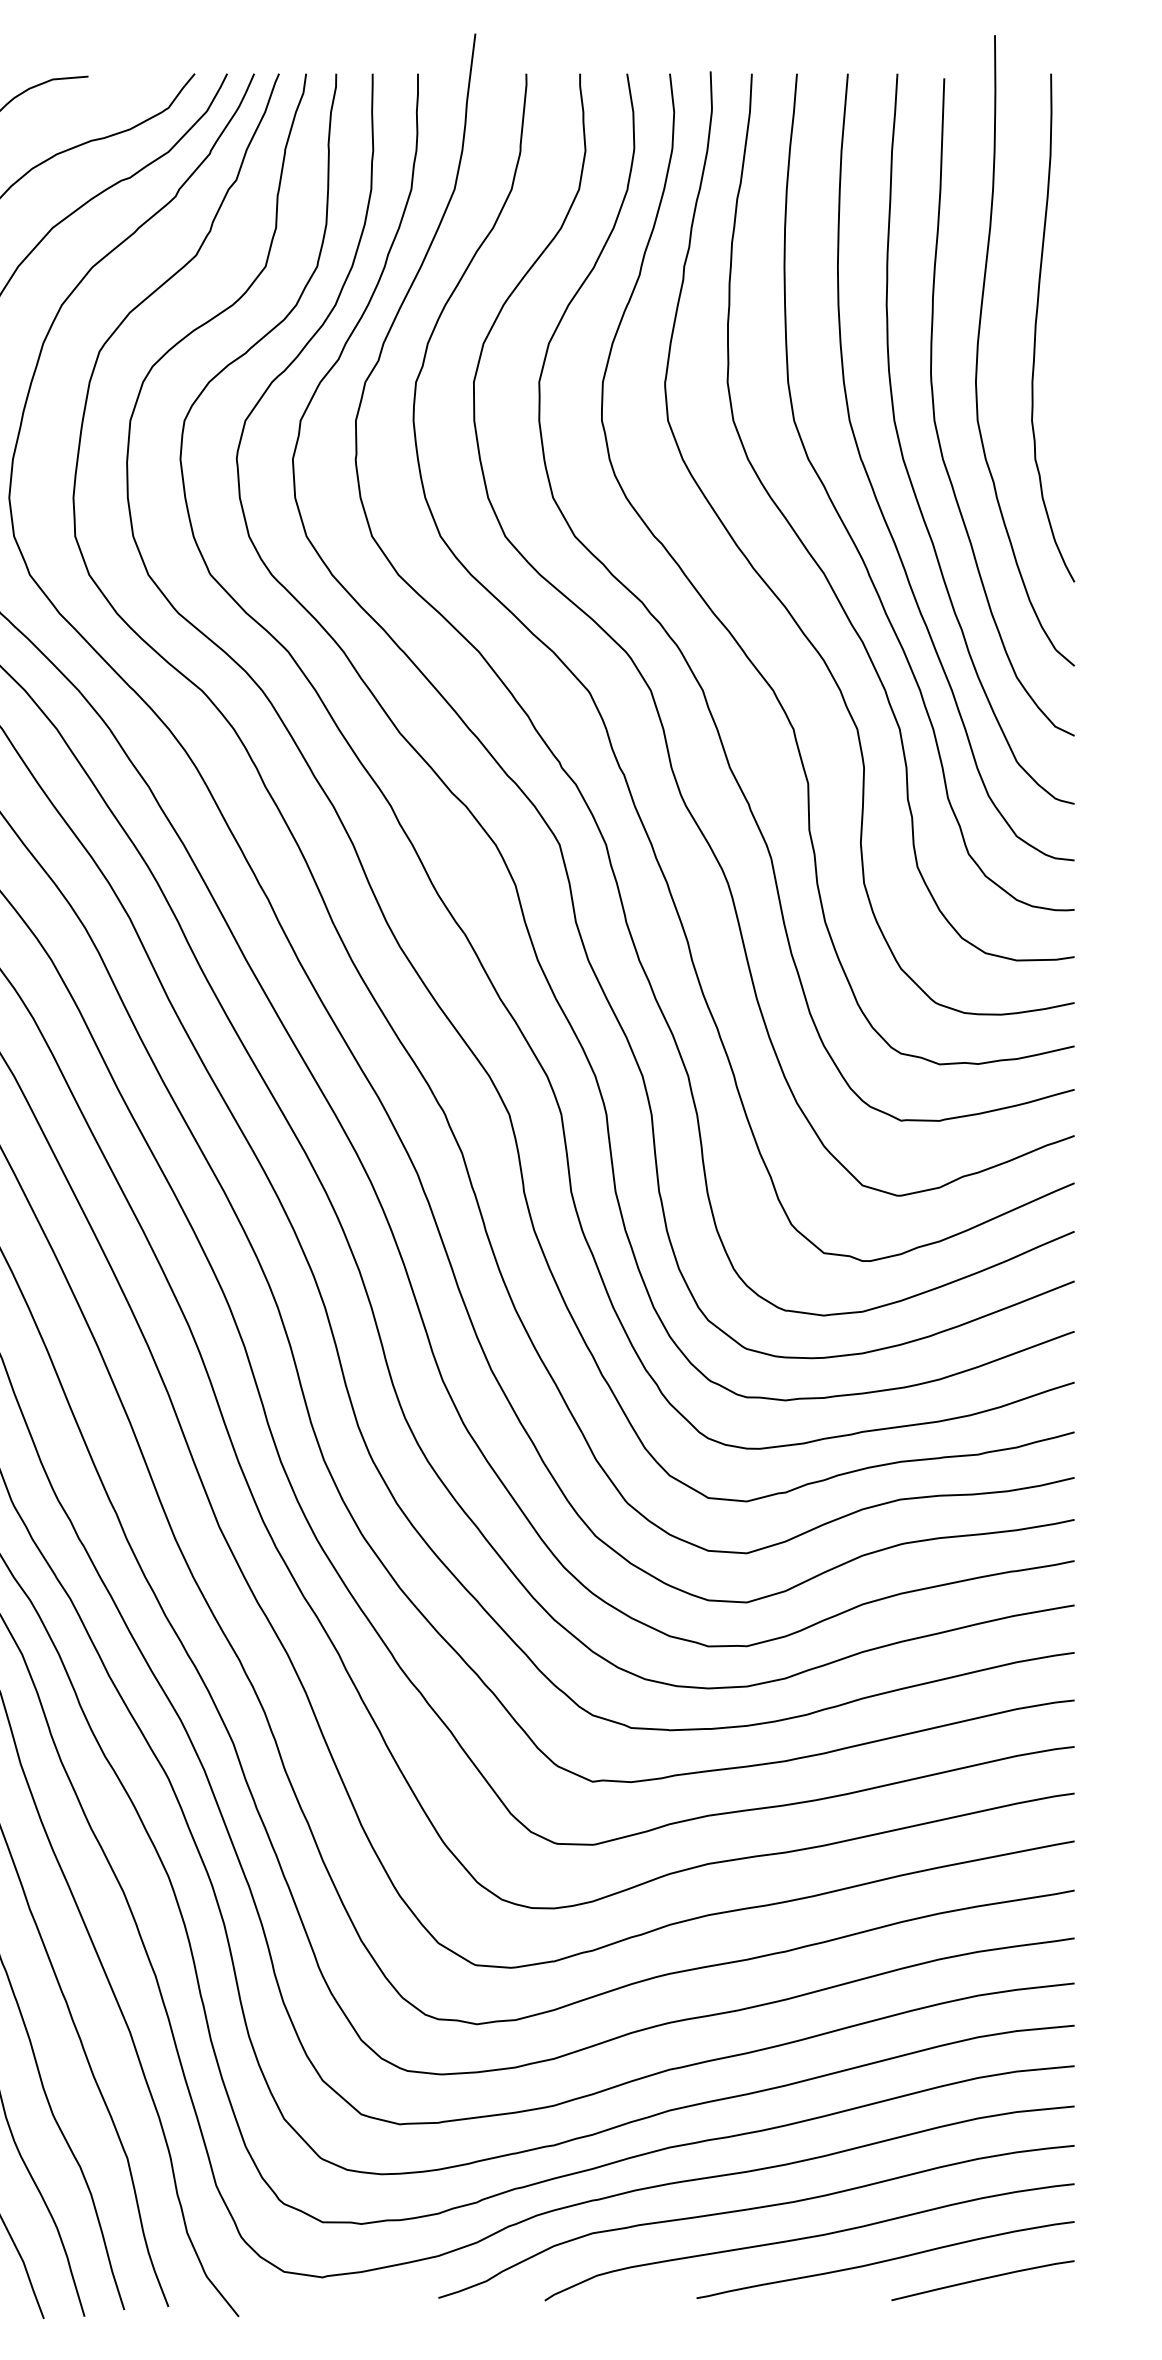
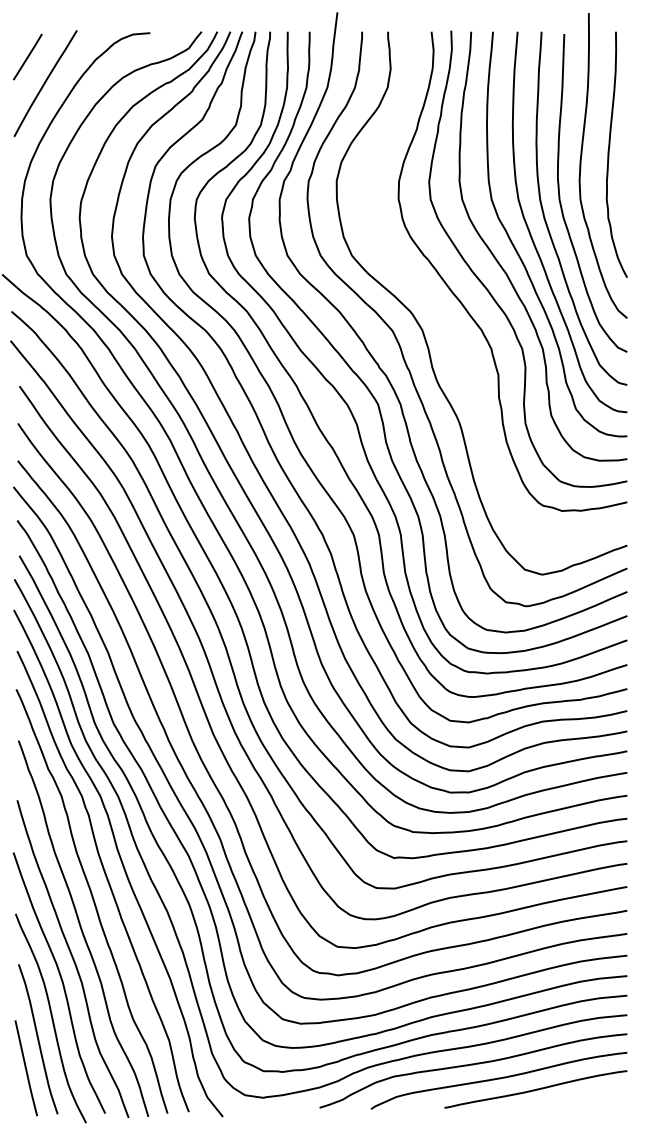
curve: (686, 656) -> (439, 313), removed
curve: (981, 2280) -> (582, 1099), removed

